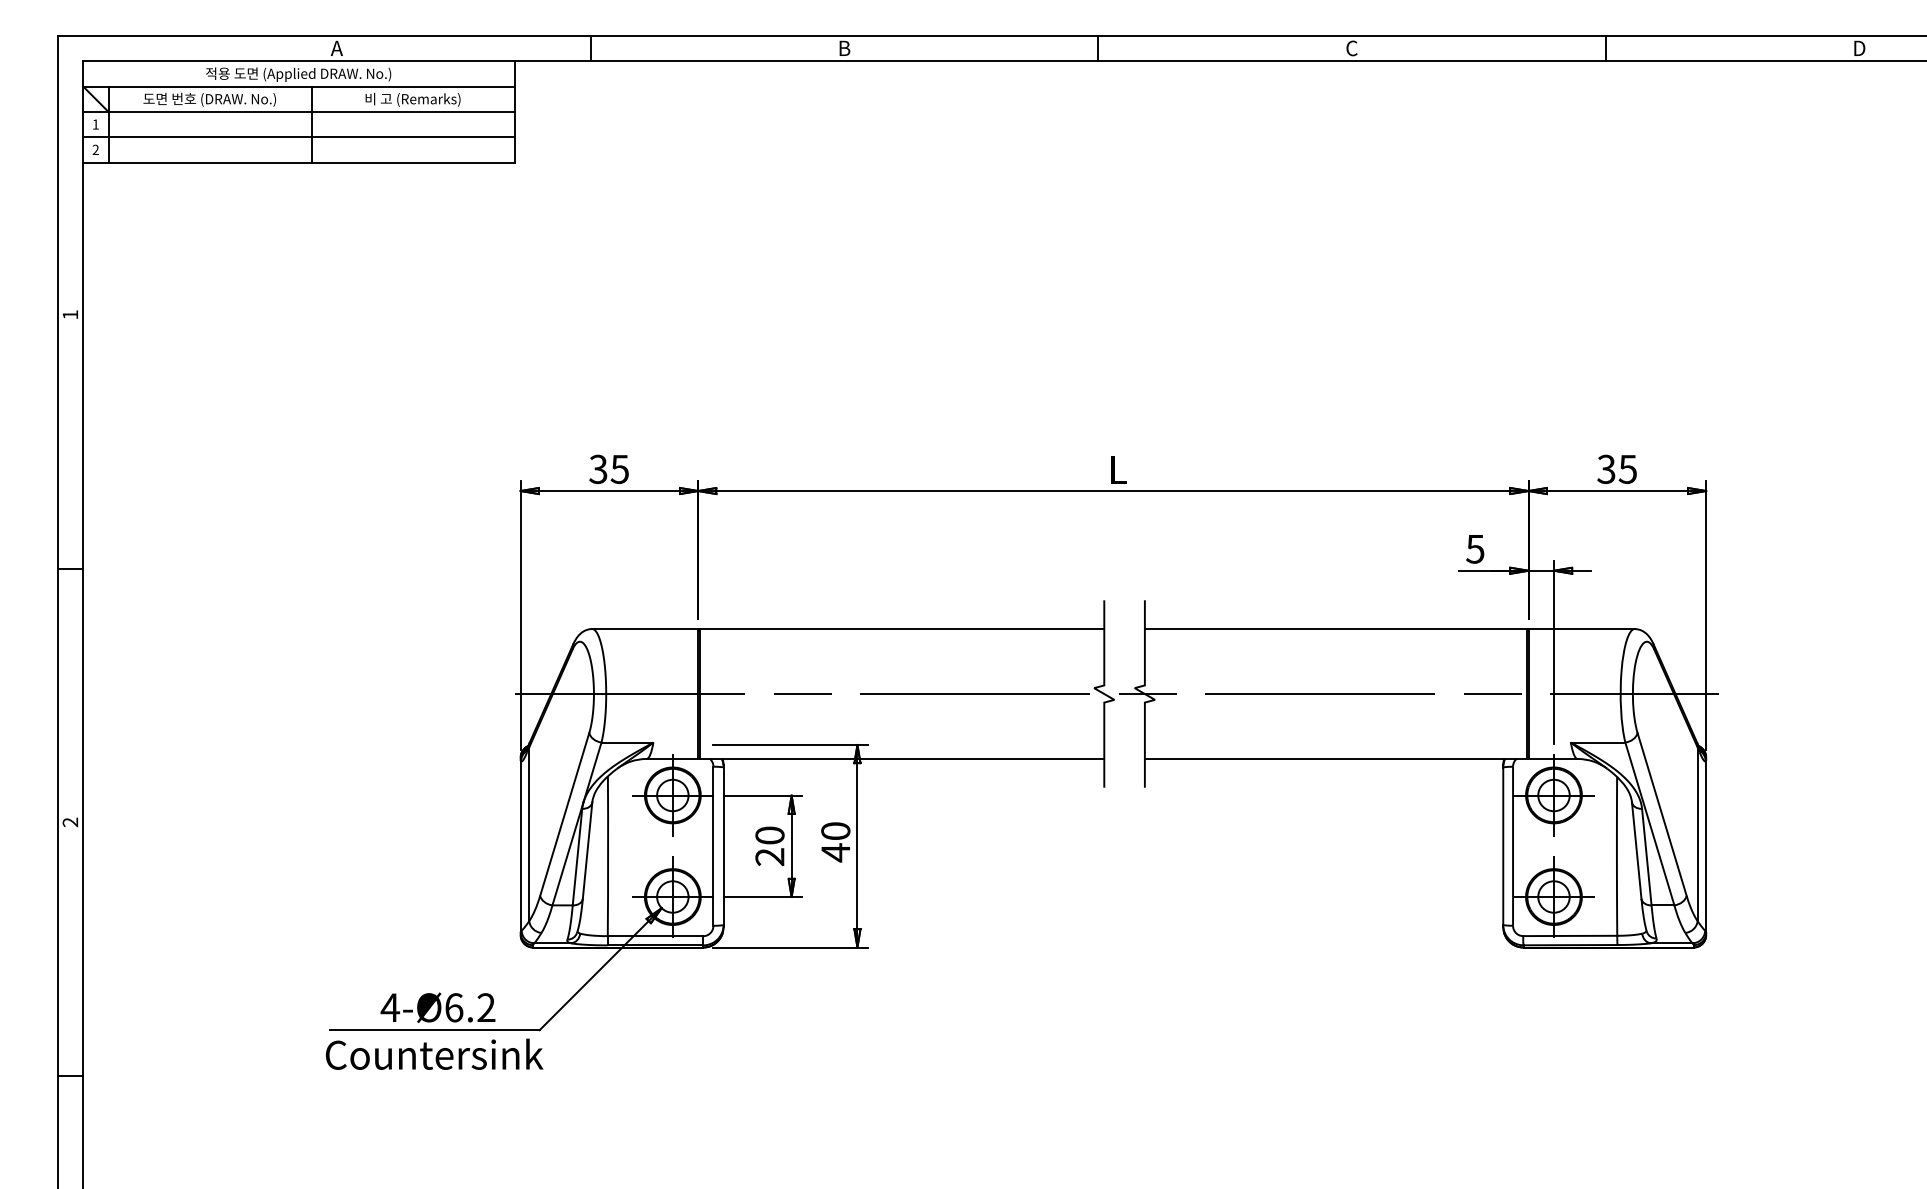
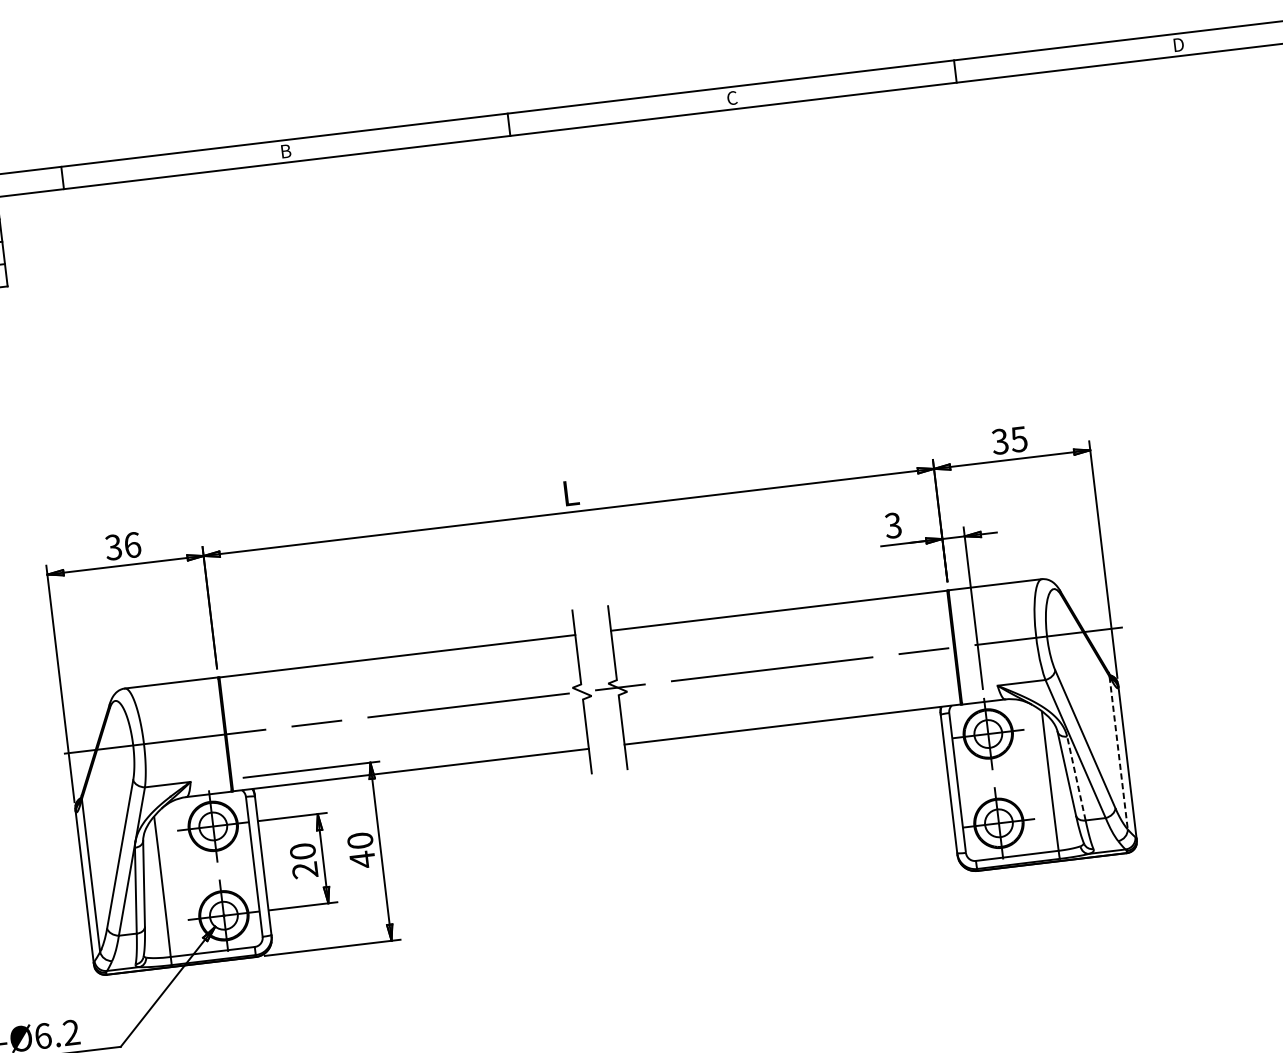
text: (619, 469) -> (132, 545), 35 -> 36
text: (1475, 548) -> (893, 525), 5 -> 3
line: (1697, 834) -> (1118, 753), solid -> dashed
line: (1646, 857) -> (1076, 778), solid -> dashed

